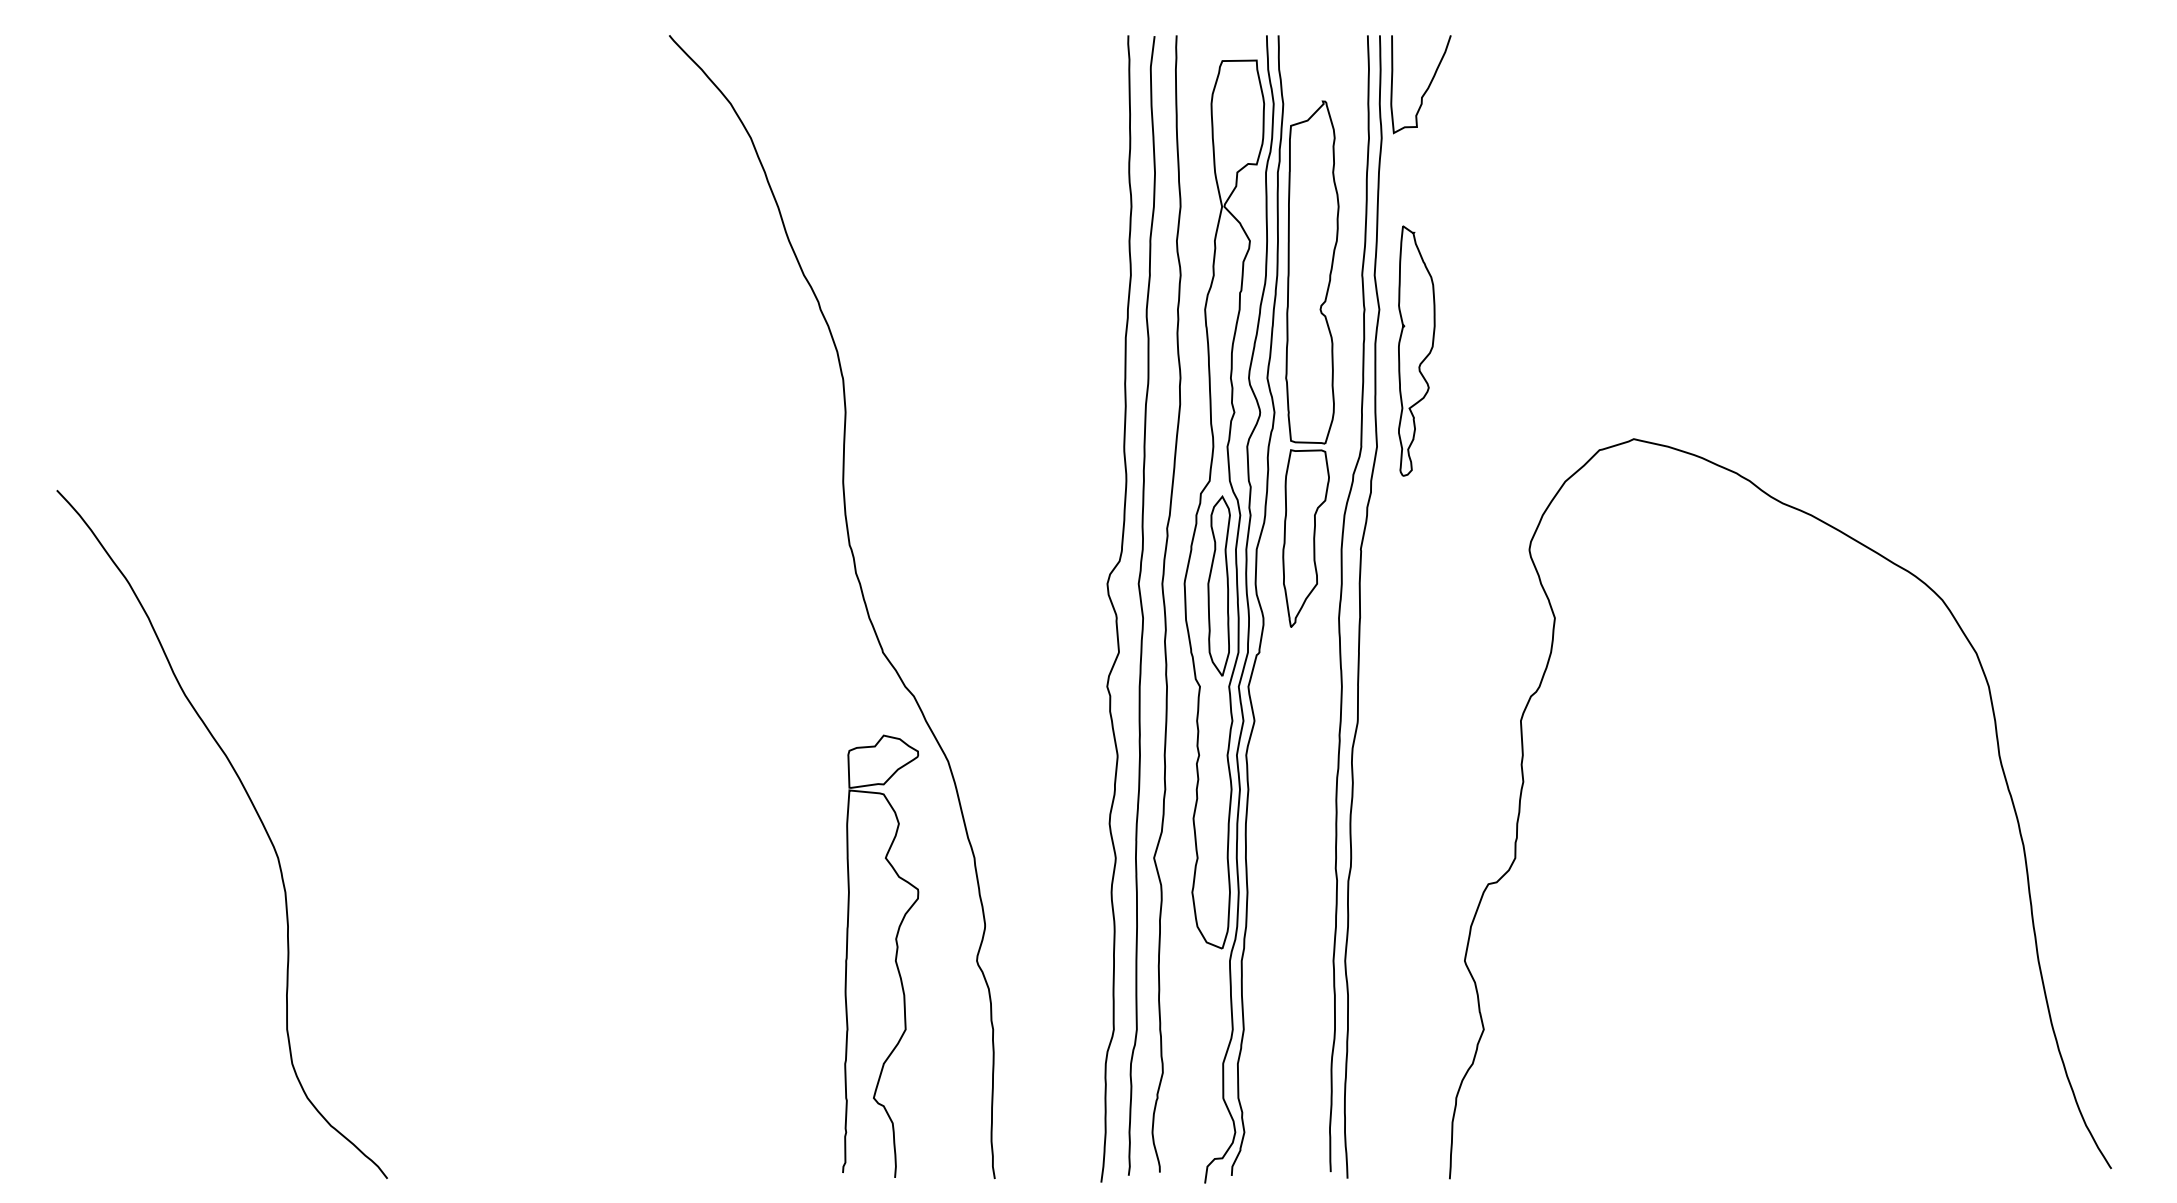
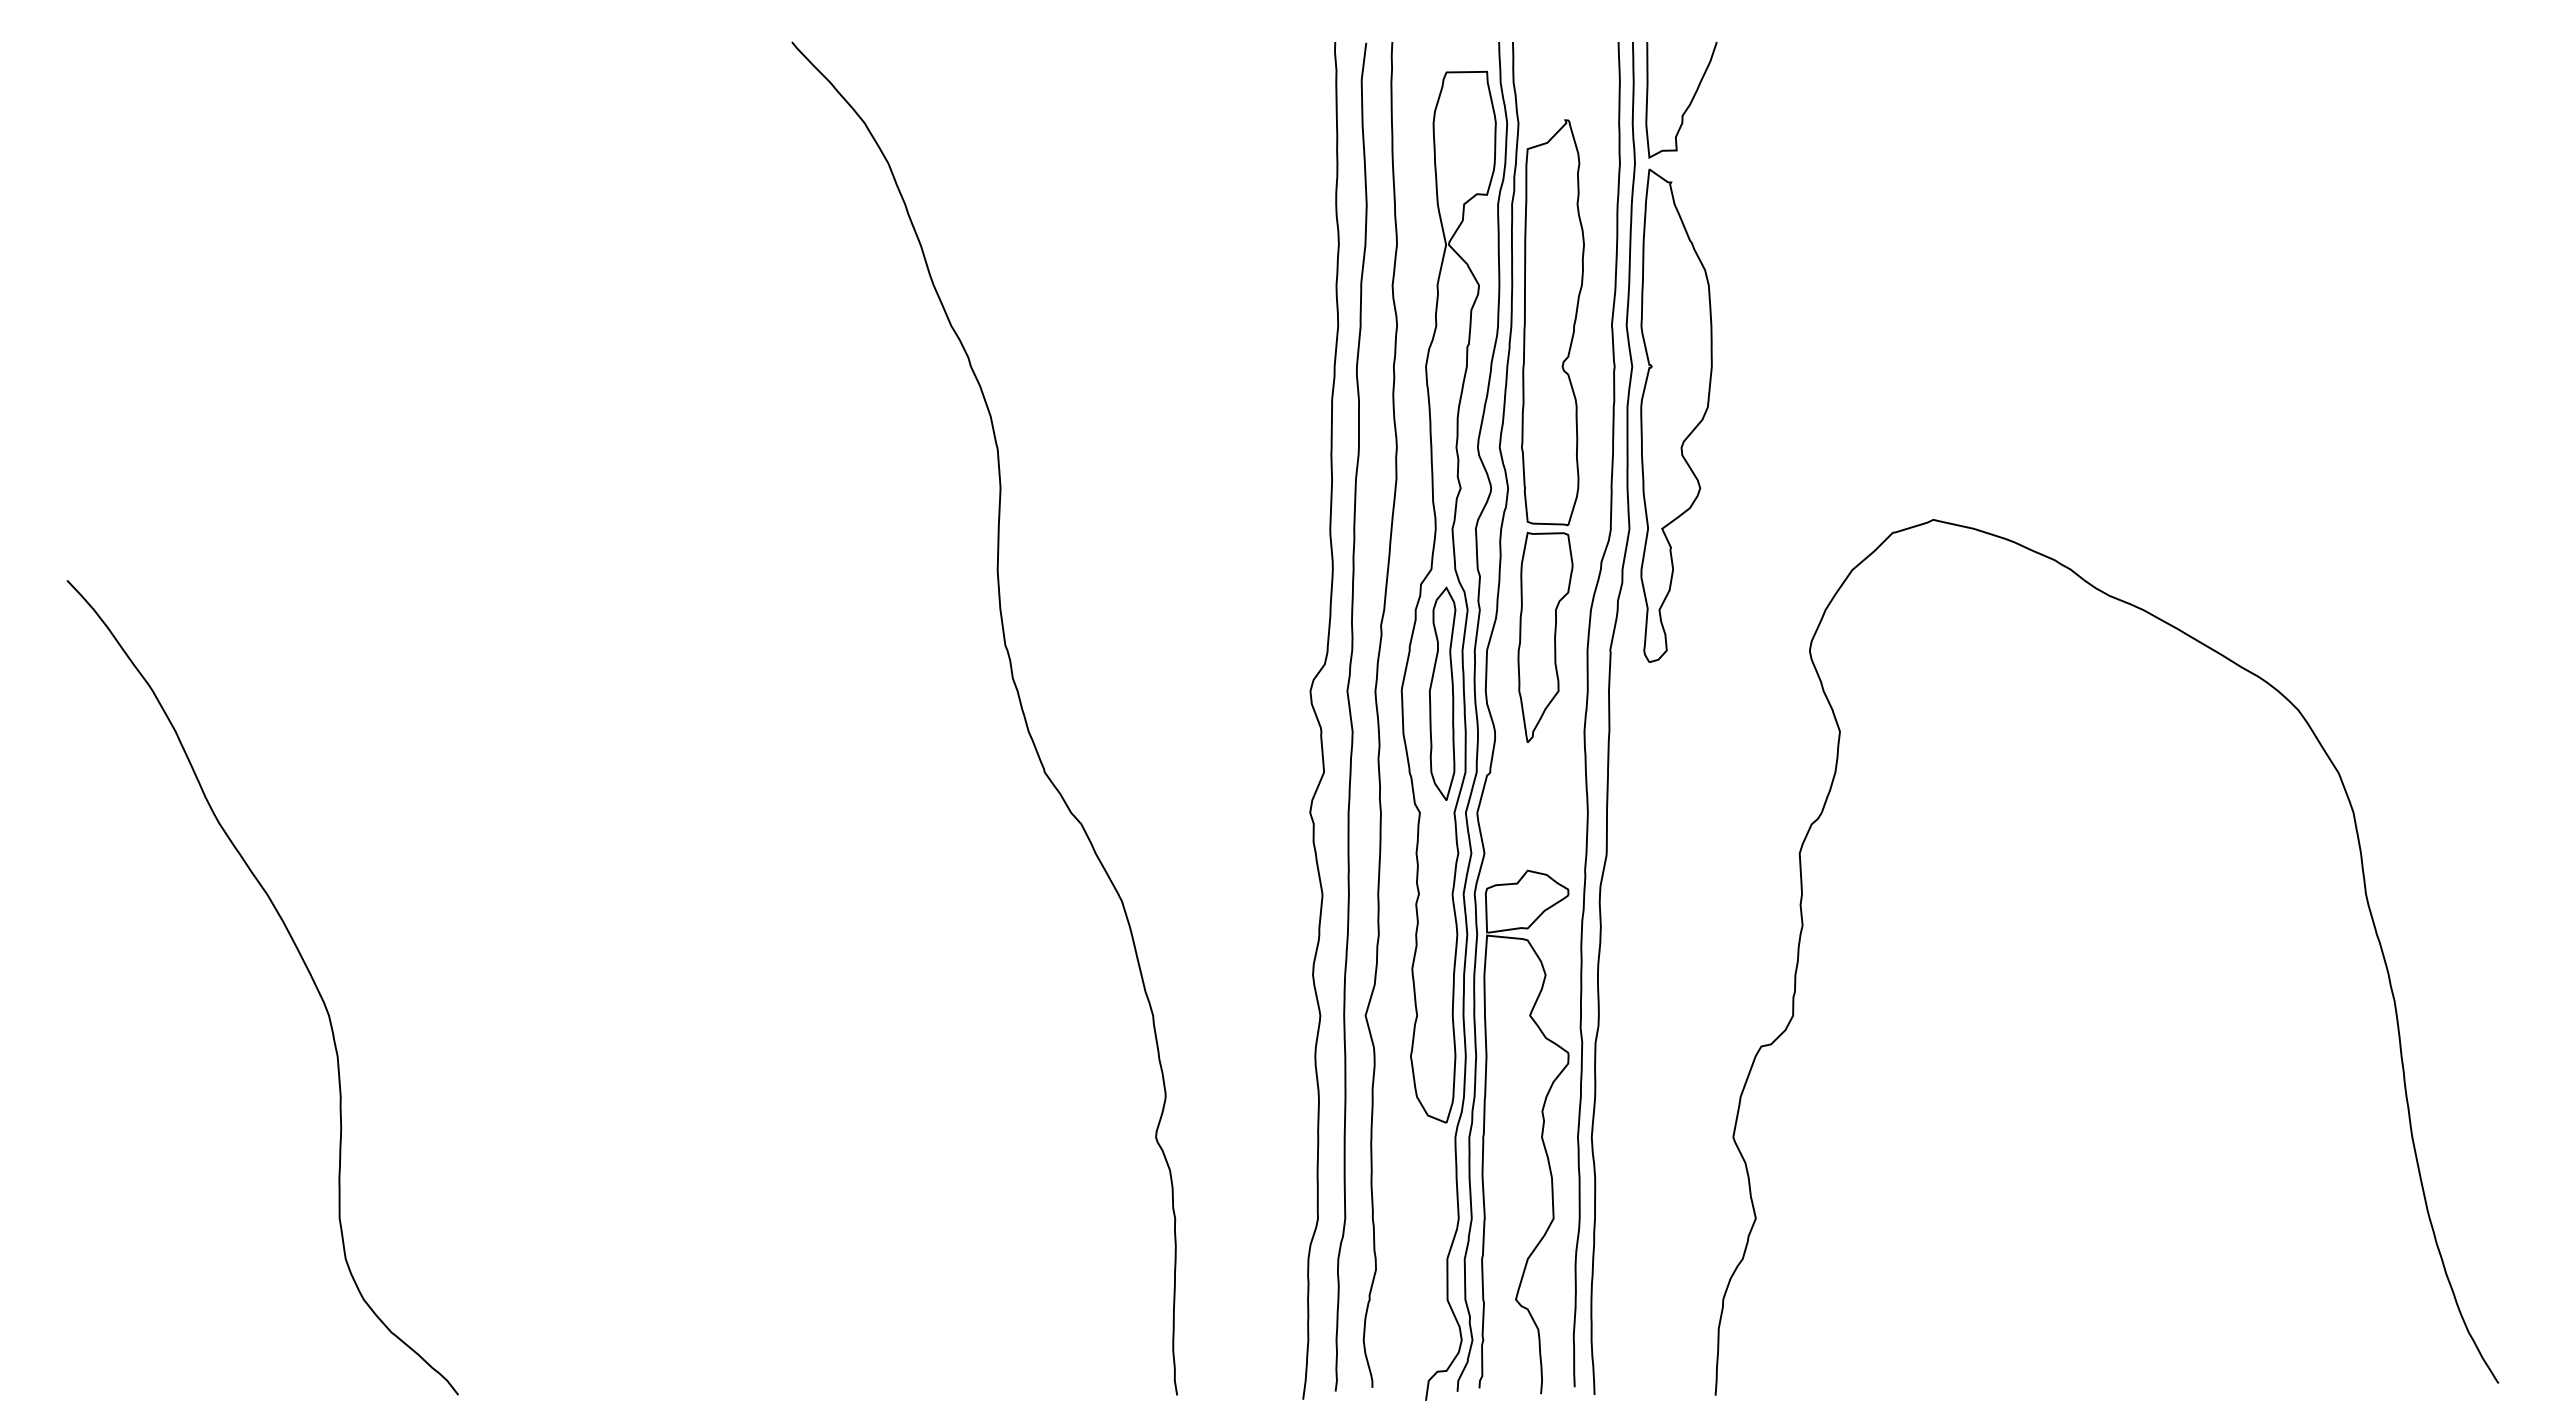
part: (1416, 350) -> (1676, 415), size x1.67
part: (895, 955) -> (1541, 1131), moved

